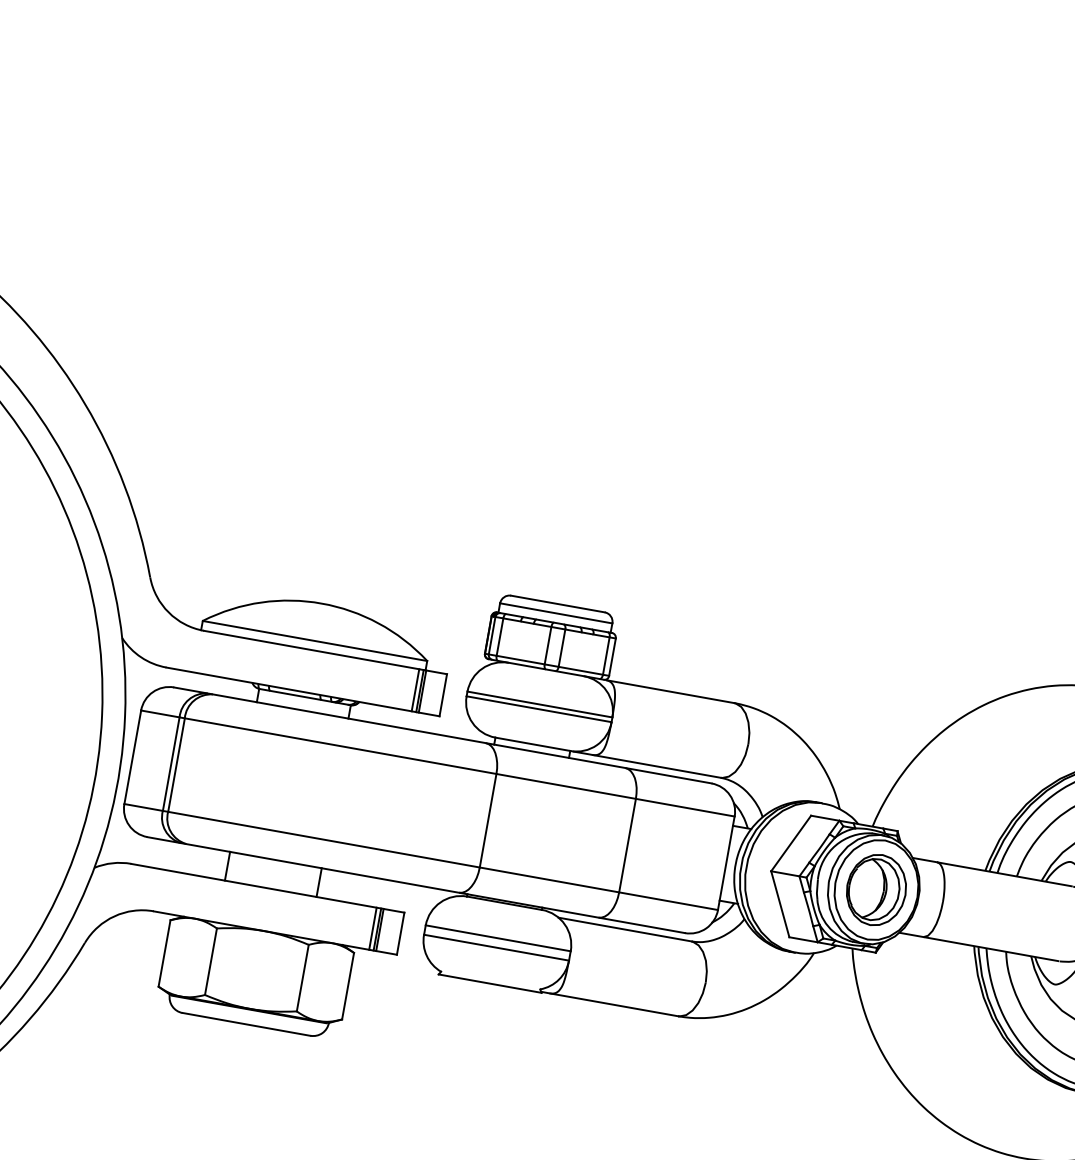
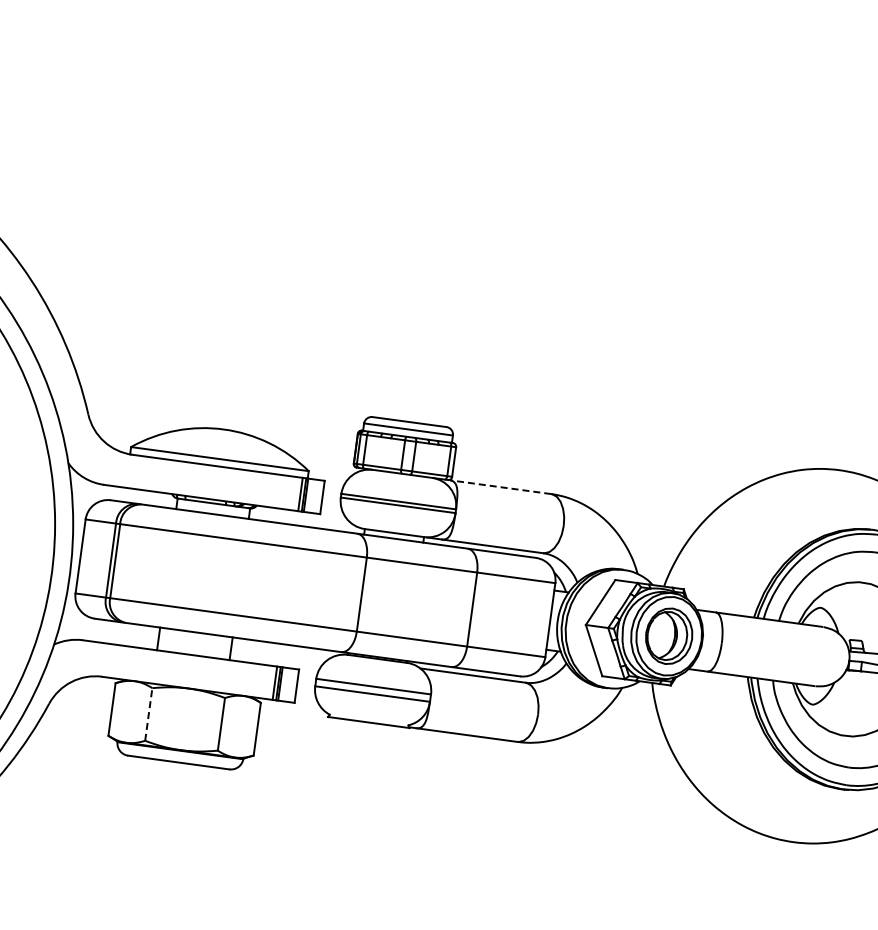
line: (670, 692) -> (500, 487), solid -> dashed
line: (210, 961) -> (148, 714), solid -> dashed

